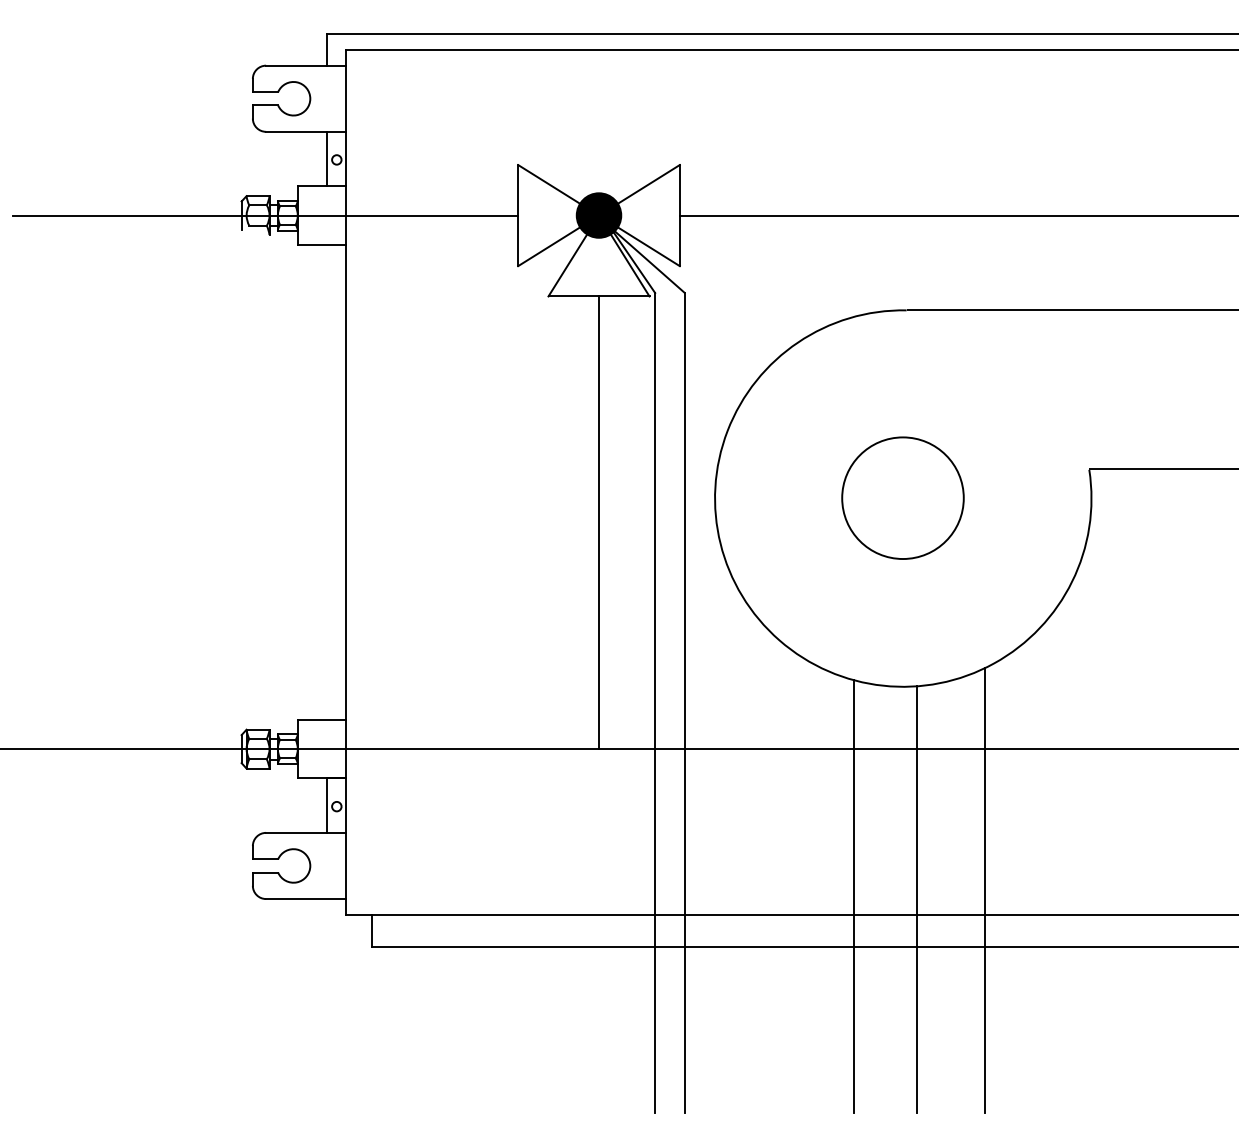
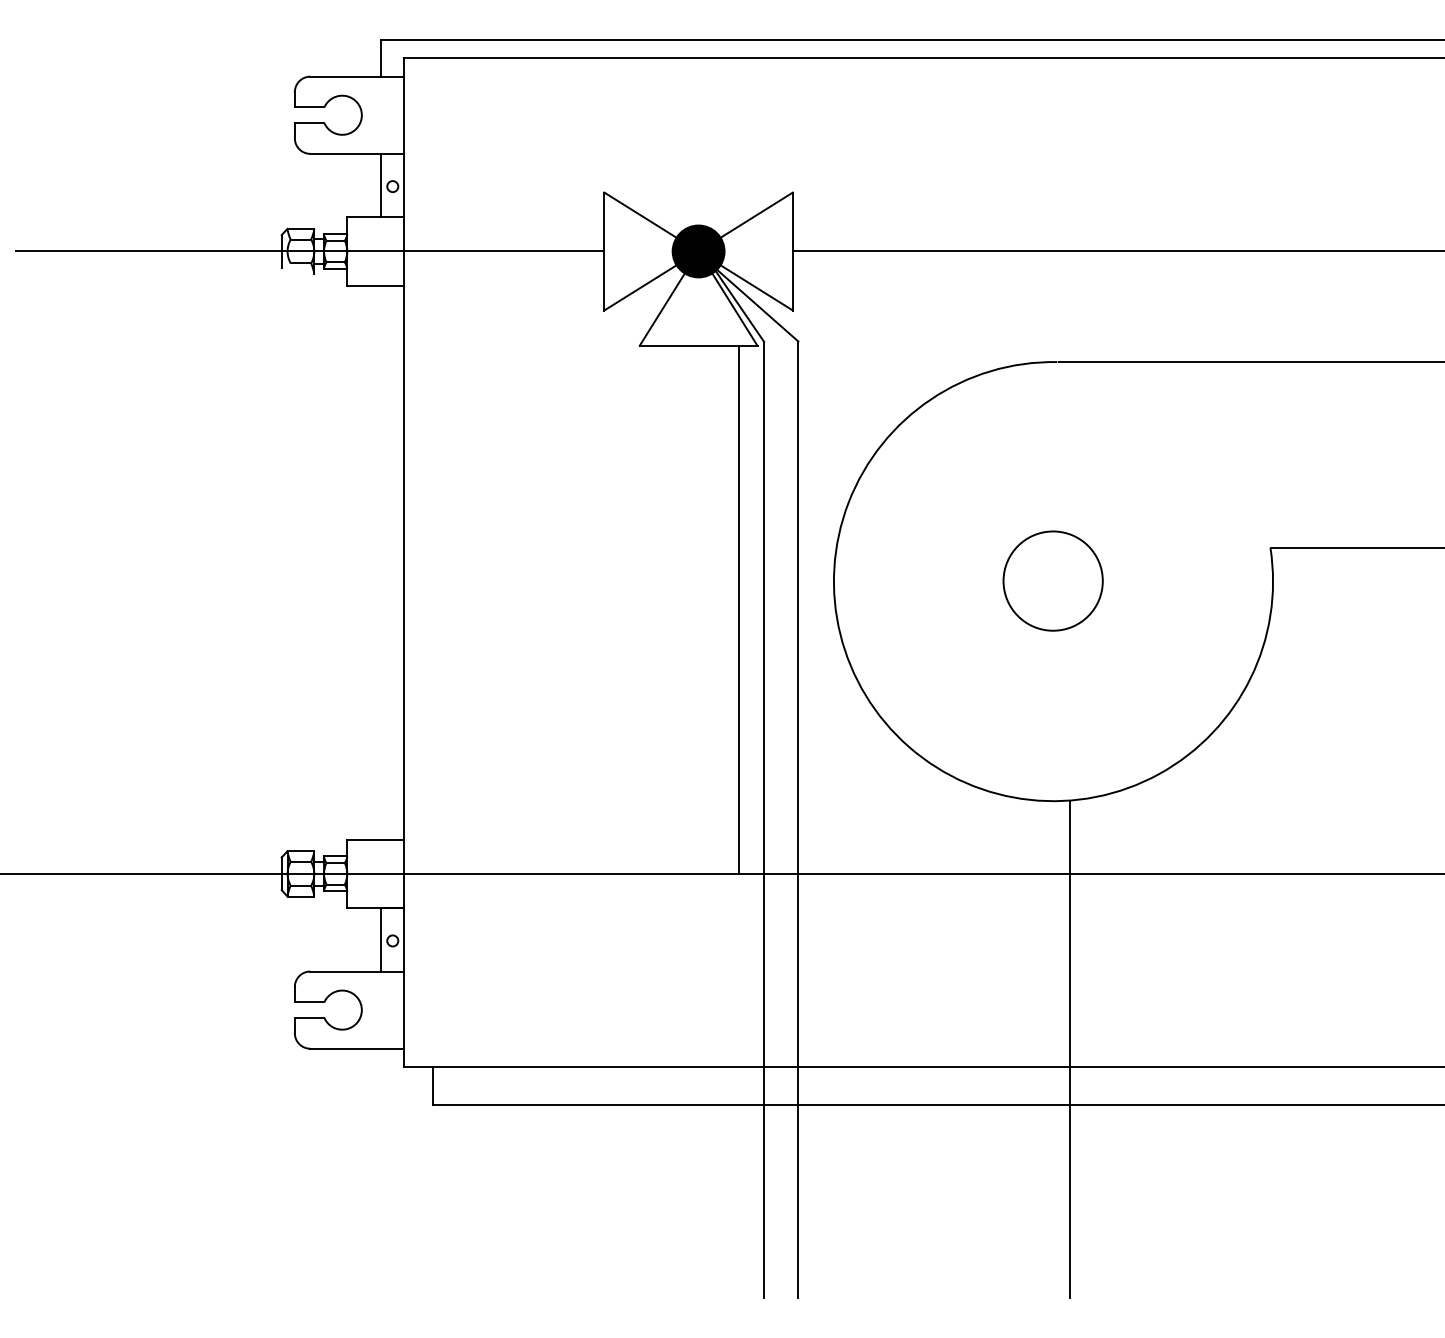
circle: (902, 497) -> (1052, 580), size x0.7
line: (599, 522) -> (739, 609), moved
line: (984, 890) -> (1148, 1038), removed
line: (853, 896) -> (995, 1045), removed

